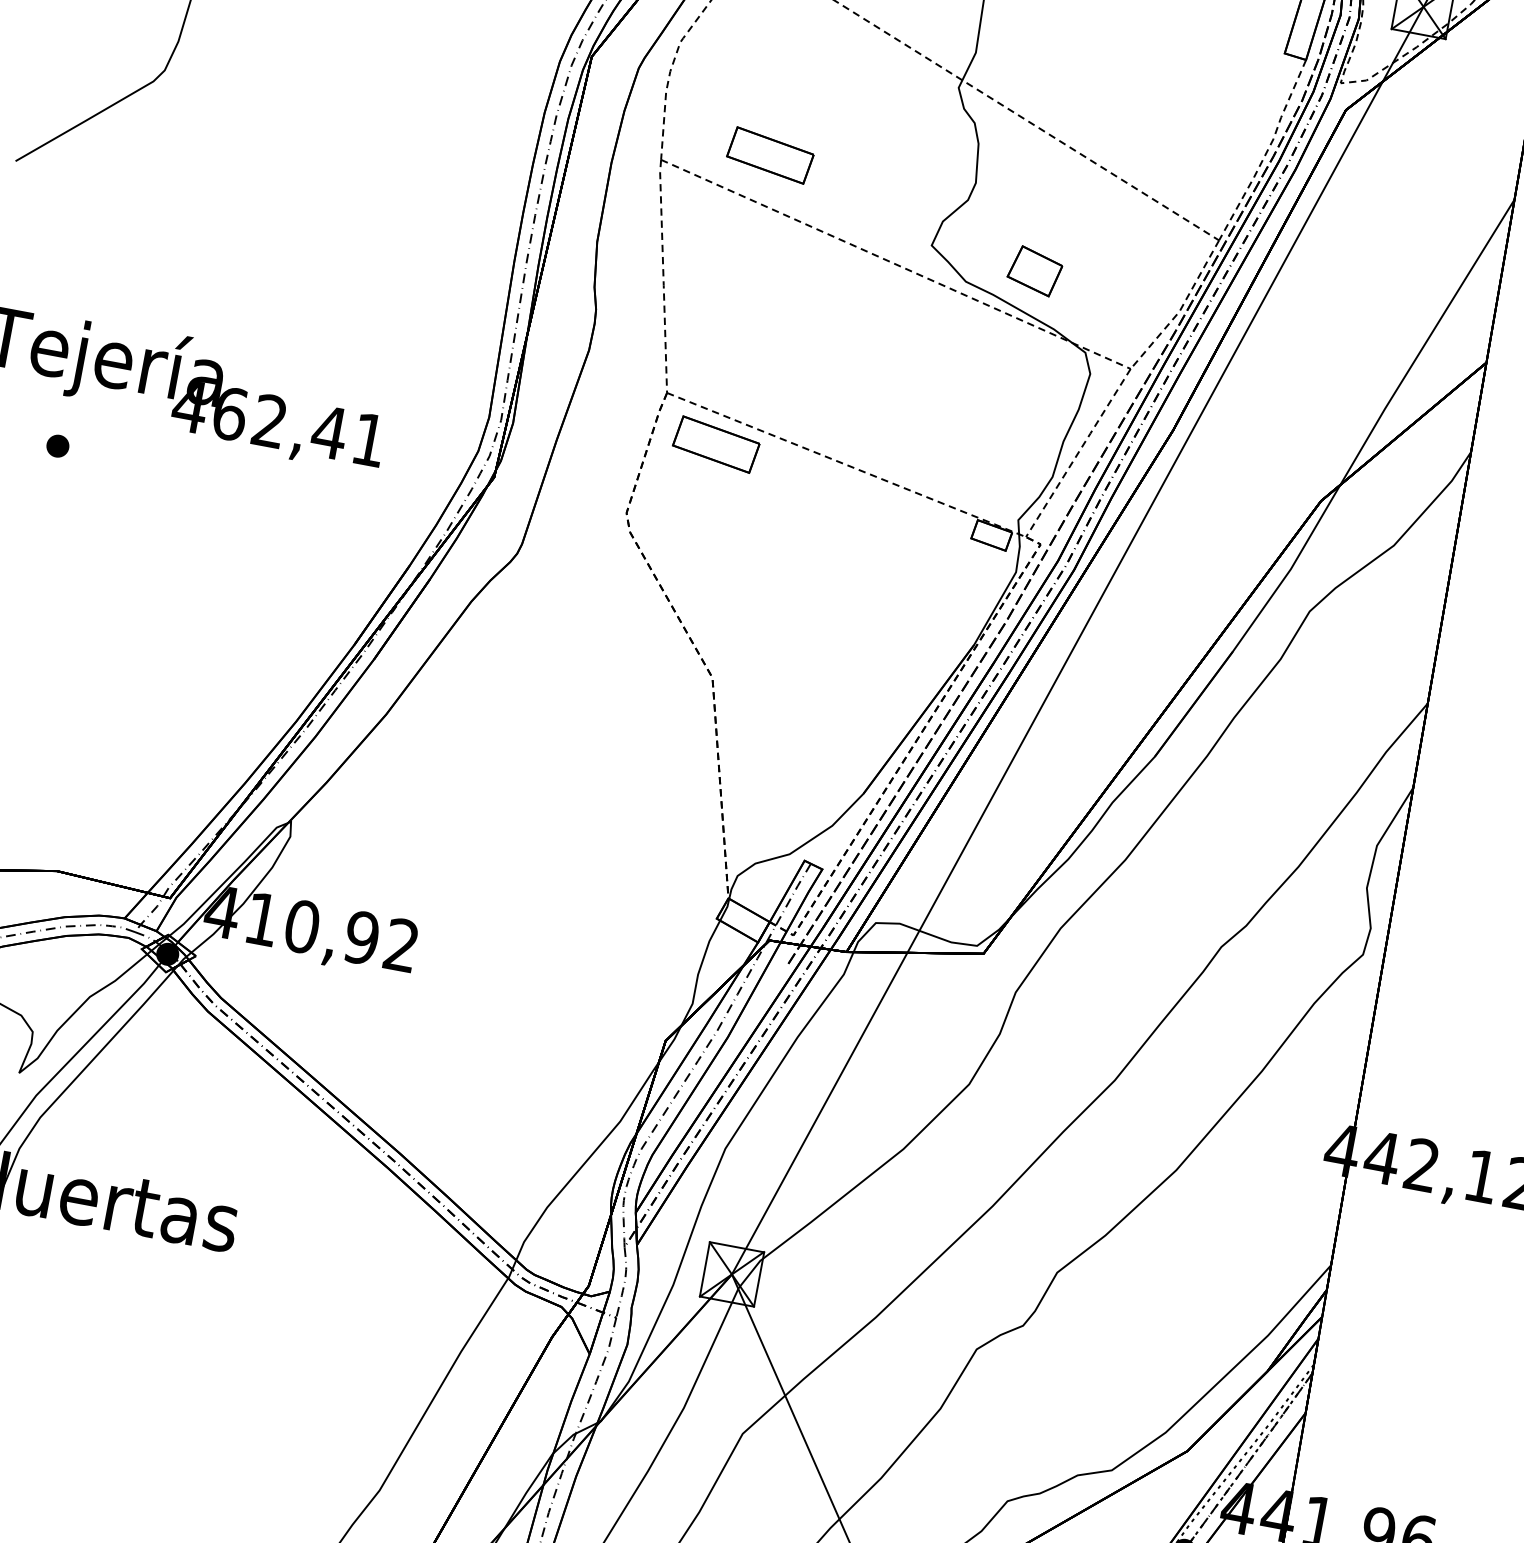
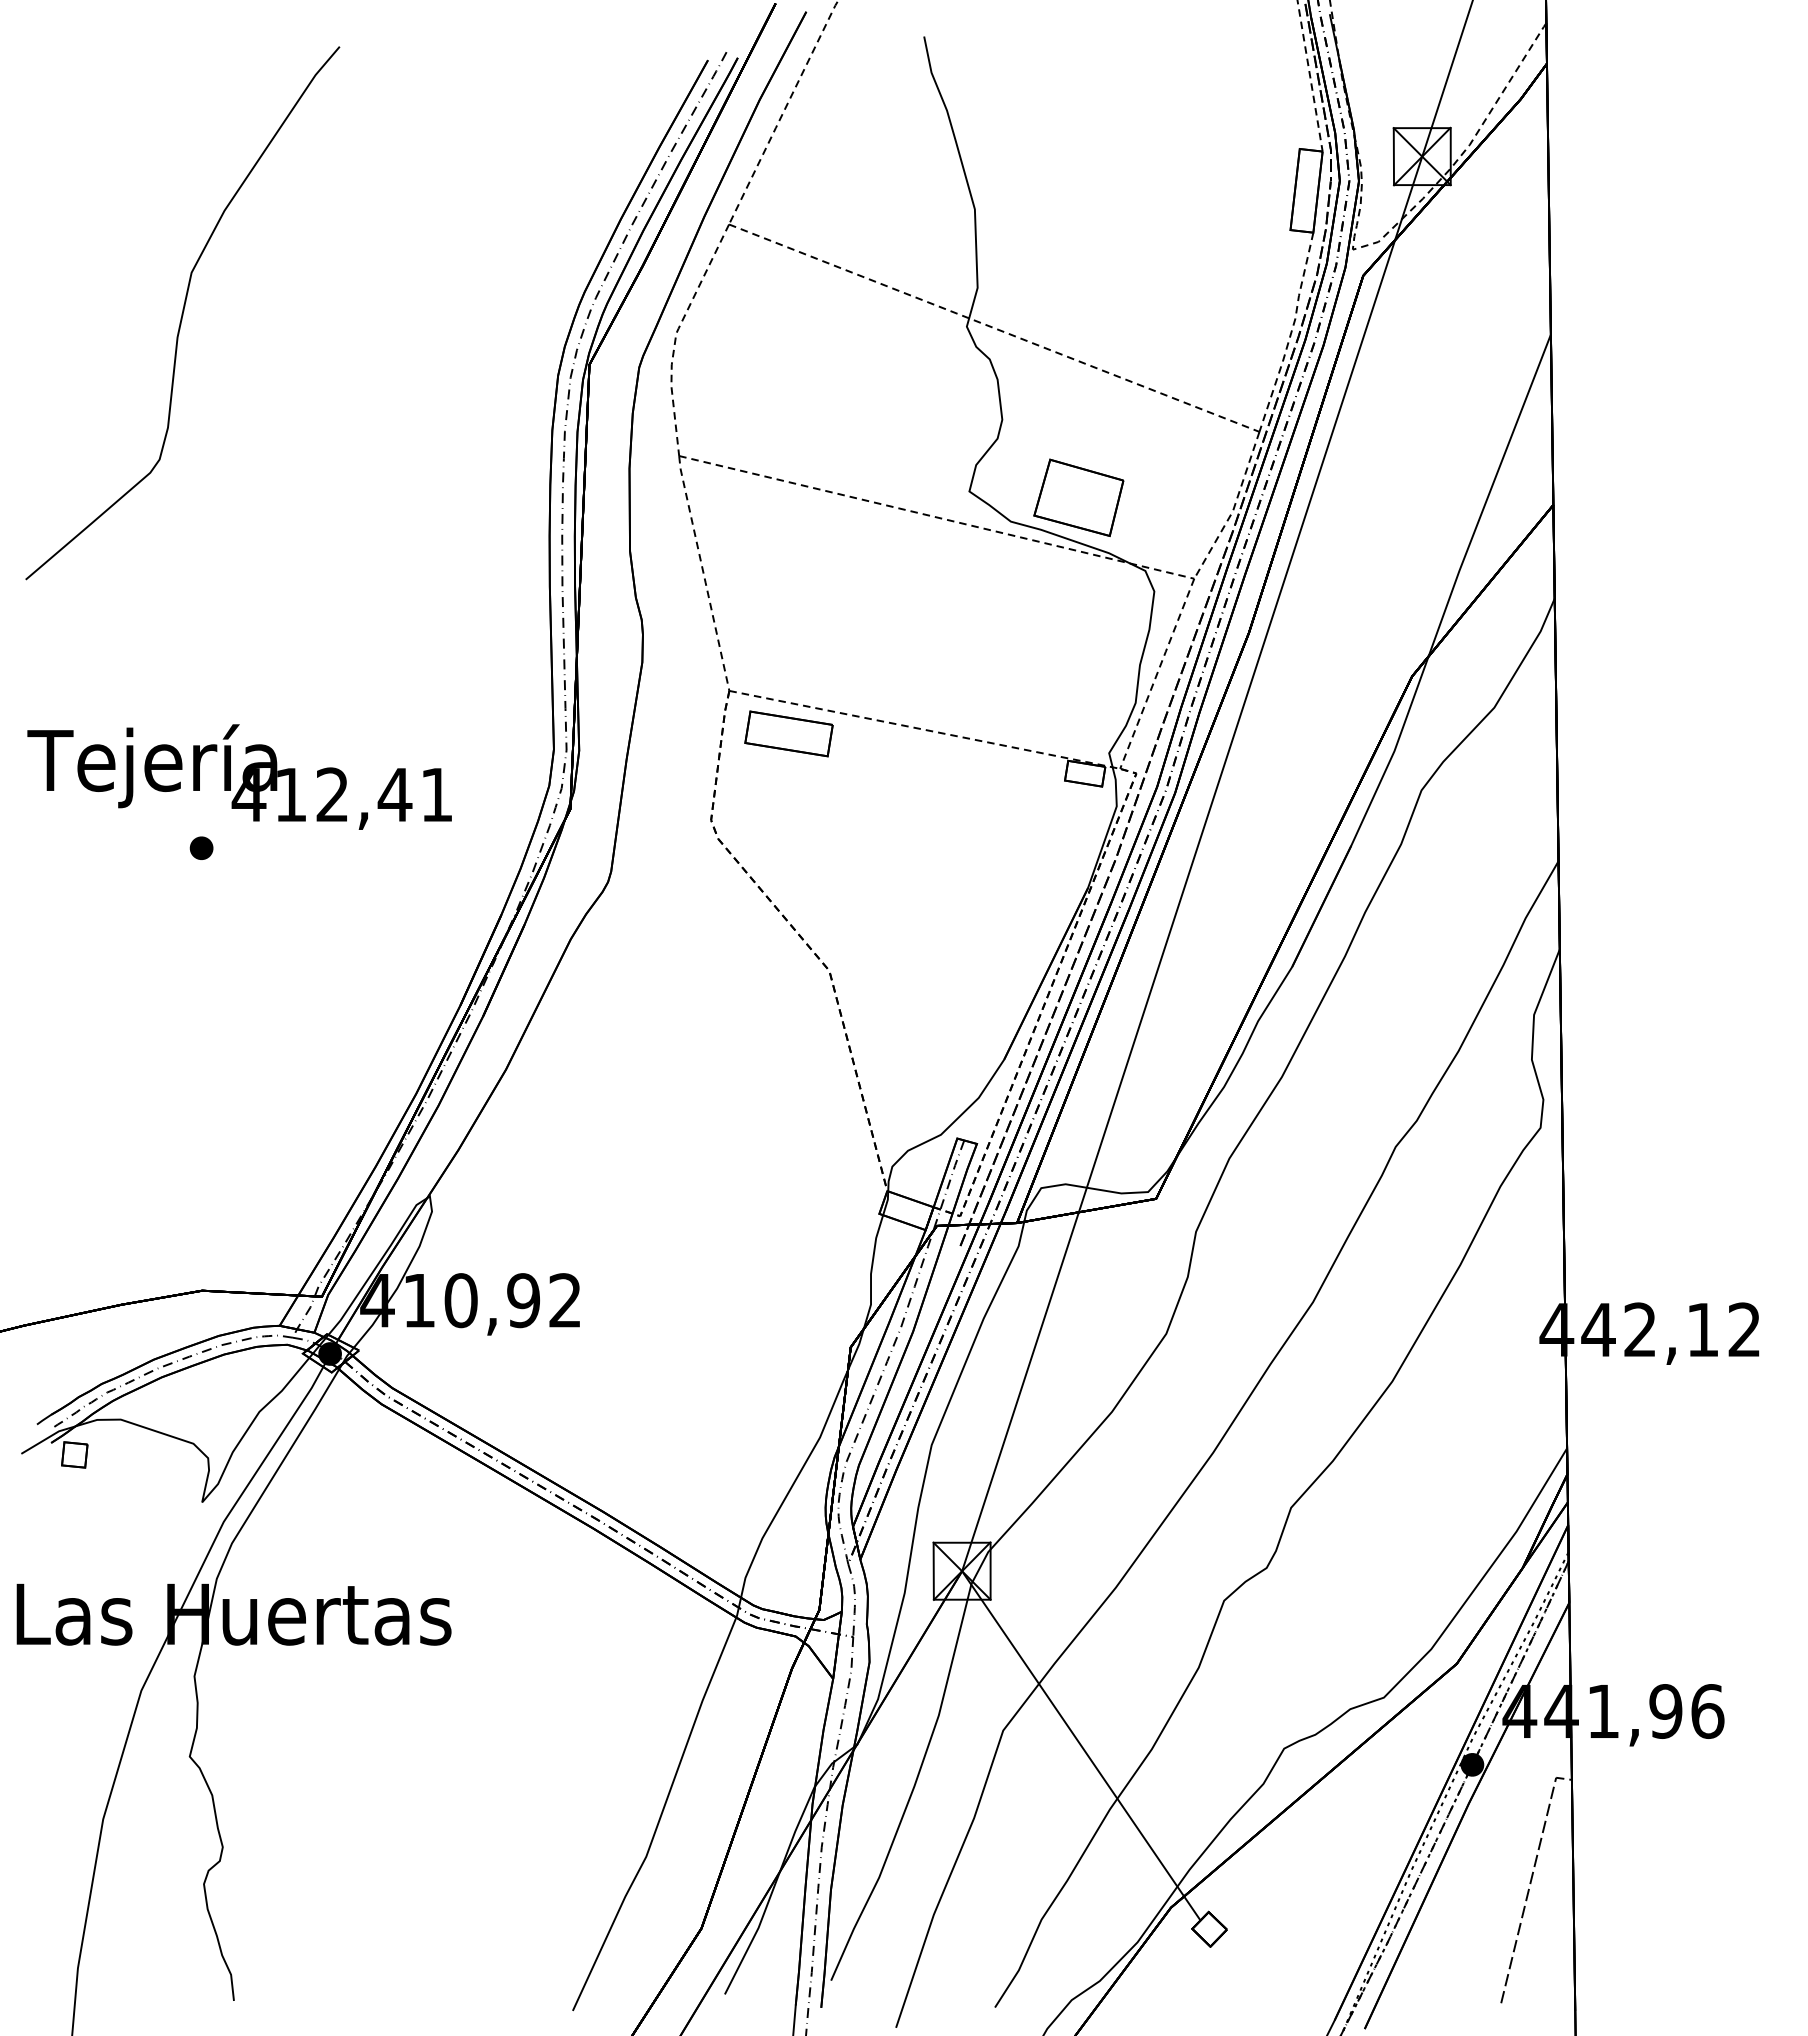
part: (769, 155) -> (788, 430), removed
part: (1034, 270) -> (1078, 497), size x1.67
text: (229, 413) -> (290, 794), 462,41 -> 412,41
part: (57, 445) -> (201, 847), moved

